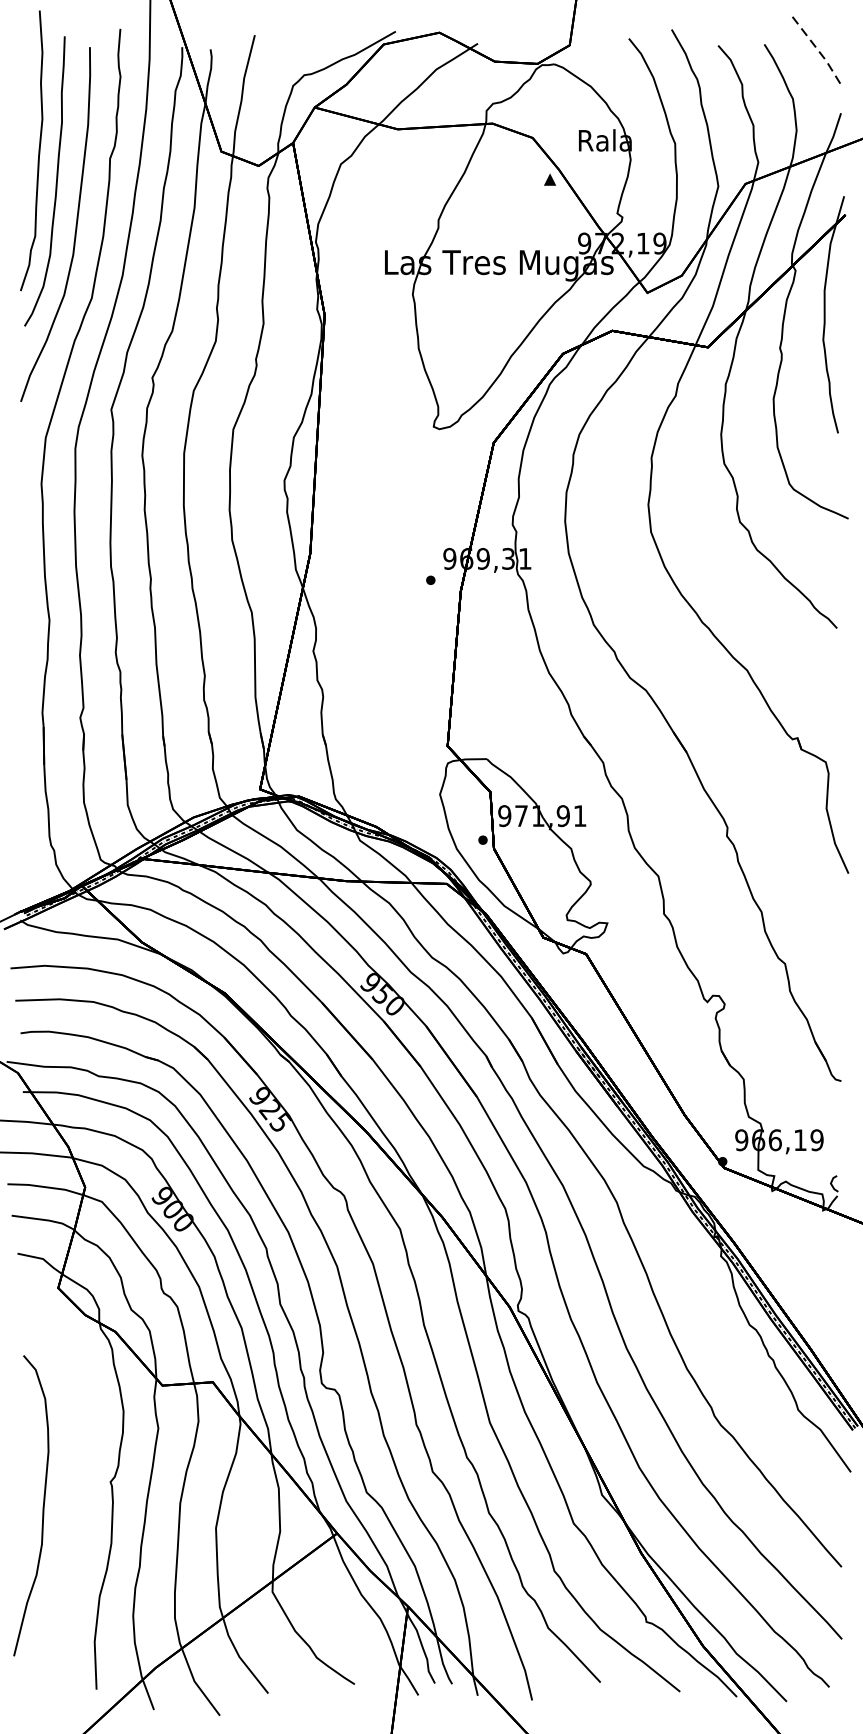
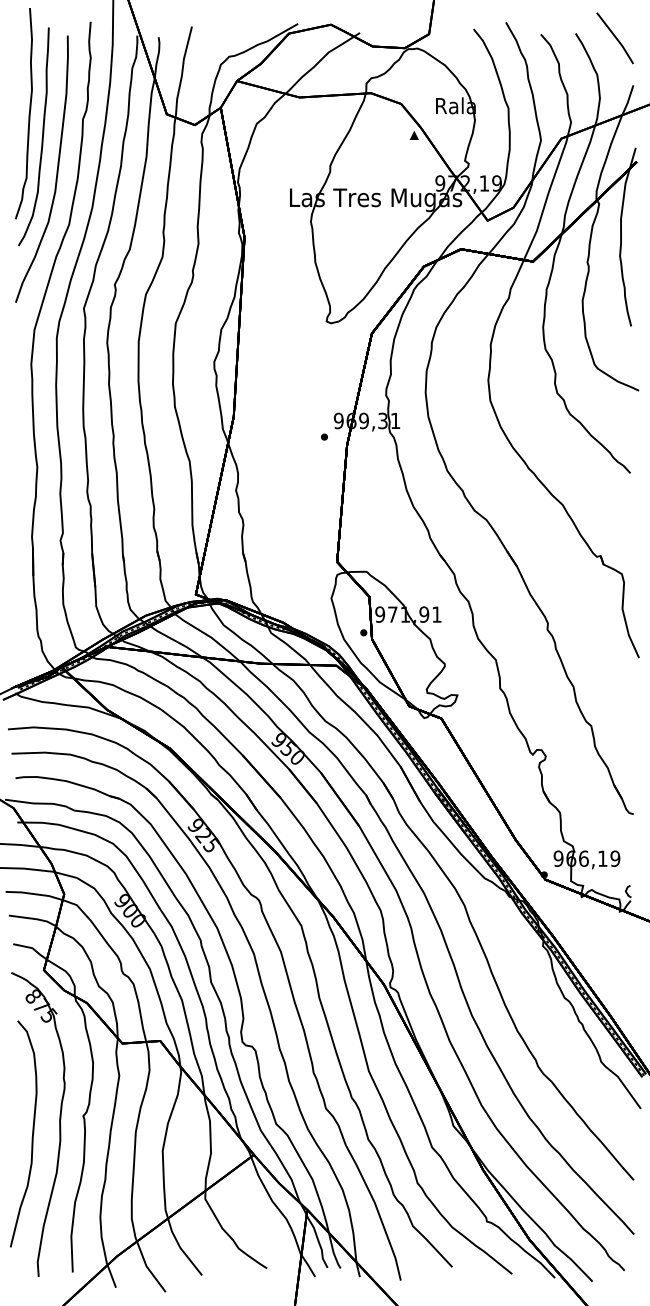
line: (818, 51) -> (616, 38), dashed -> solid
part: (78, 1493) -> (59, 1124), added

